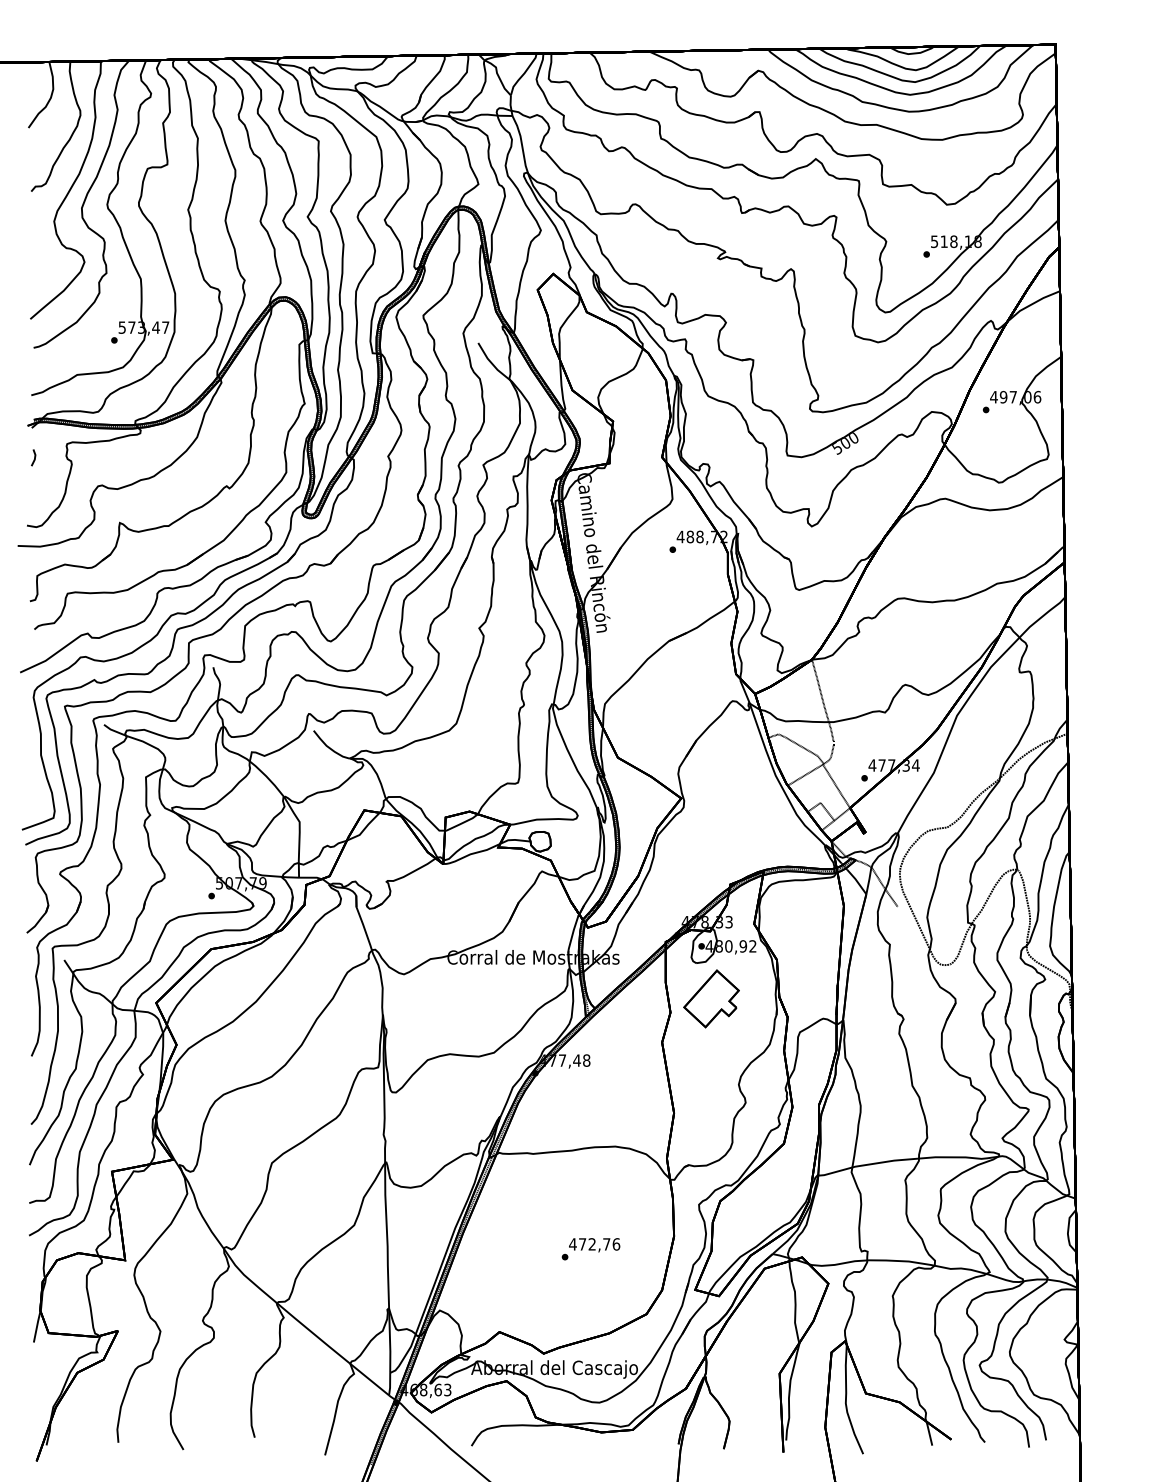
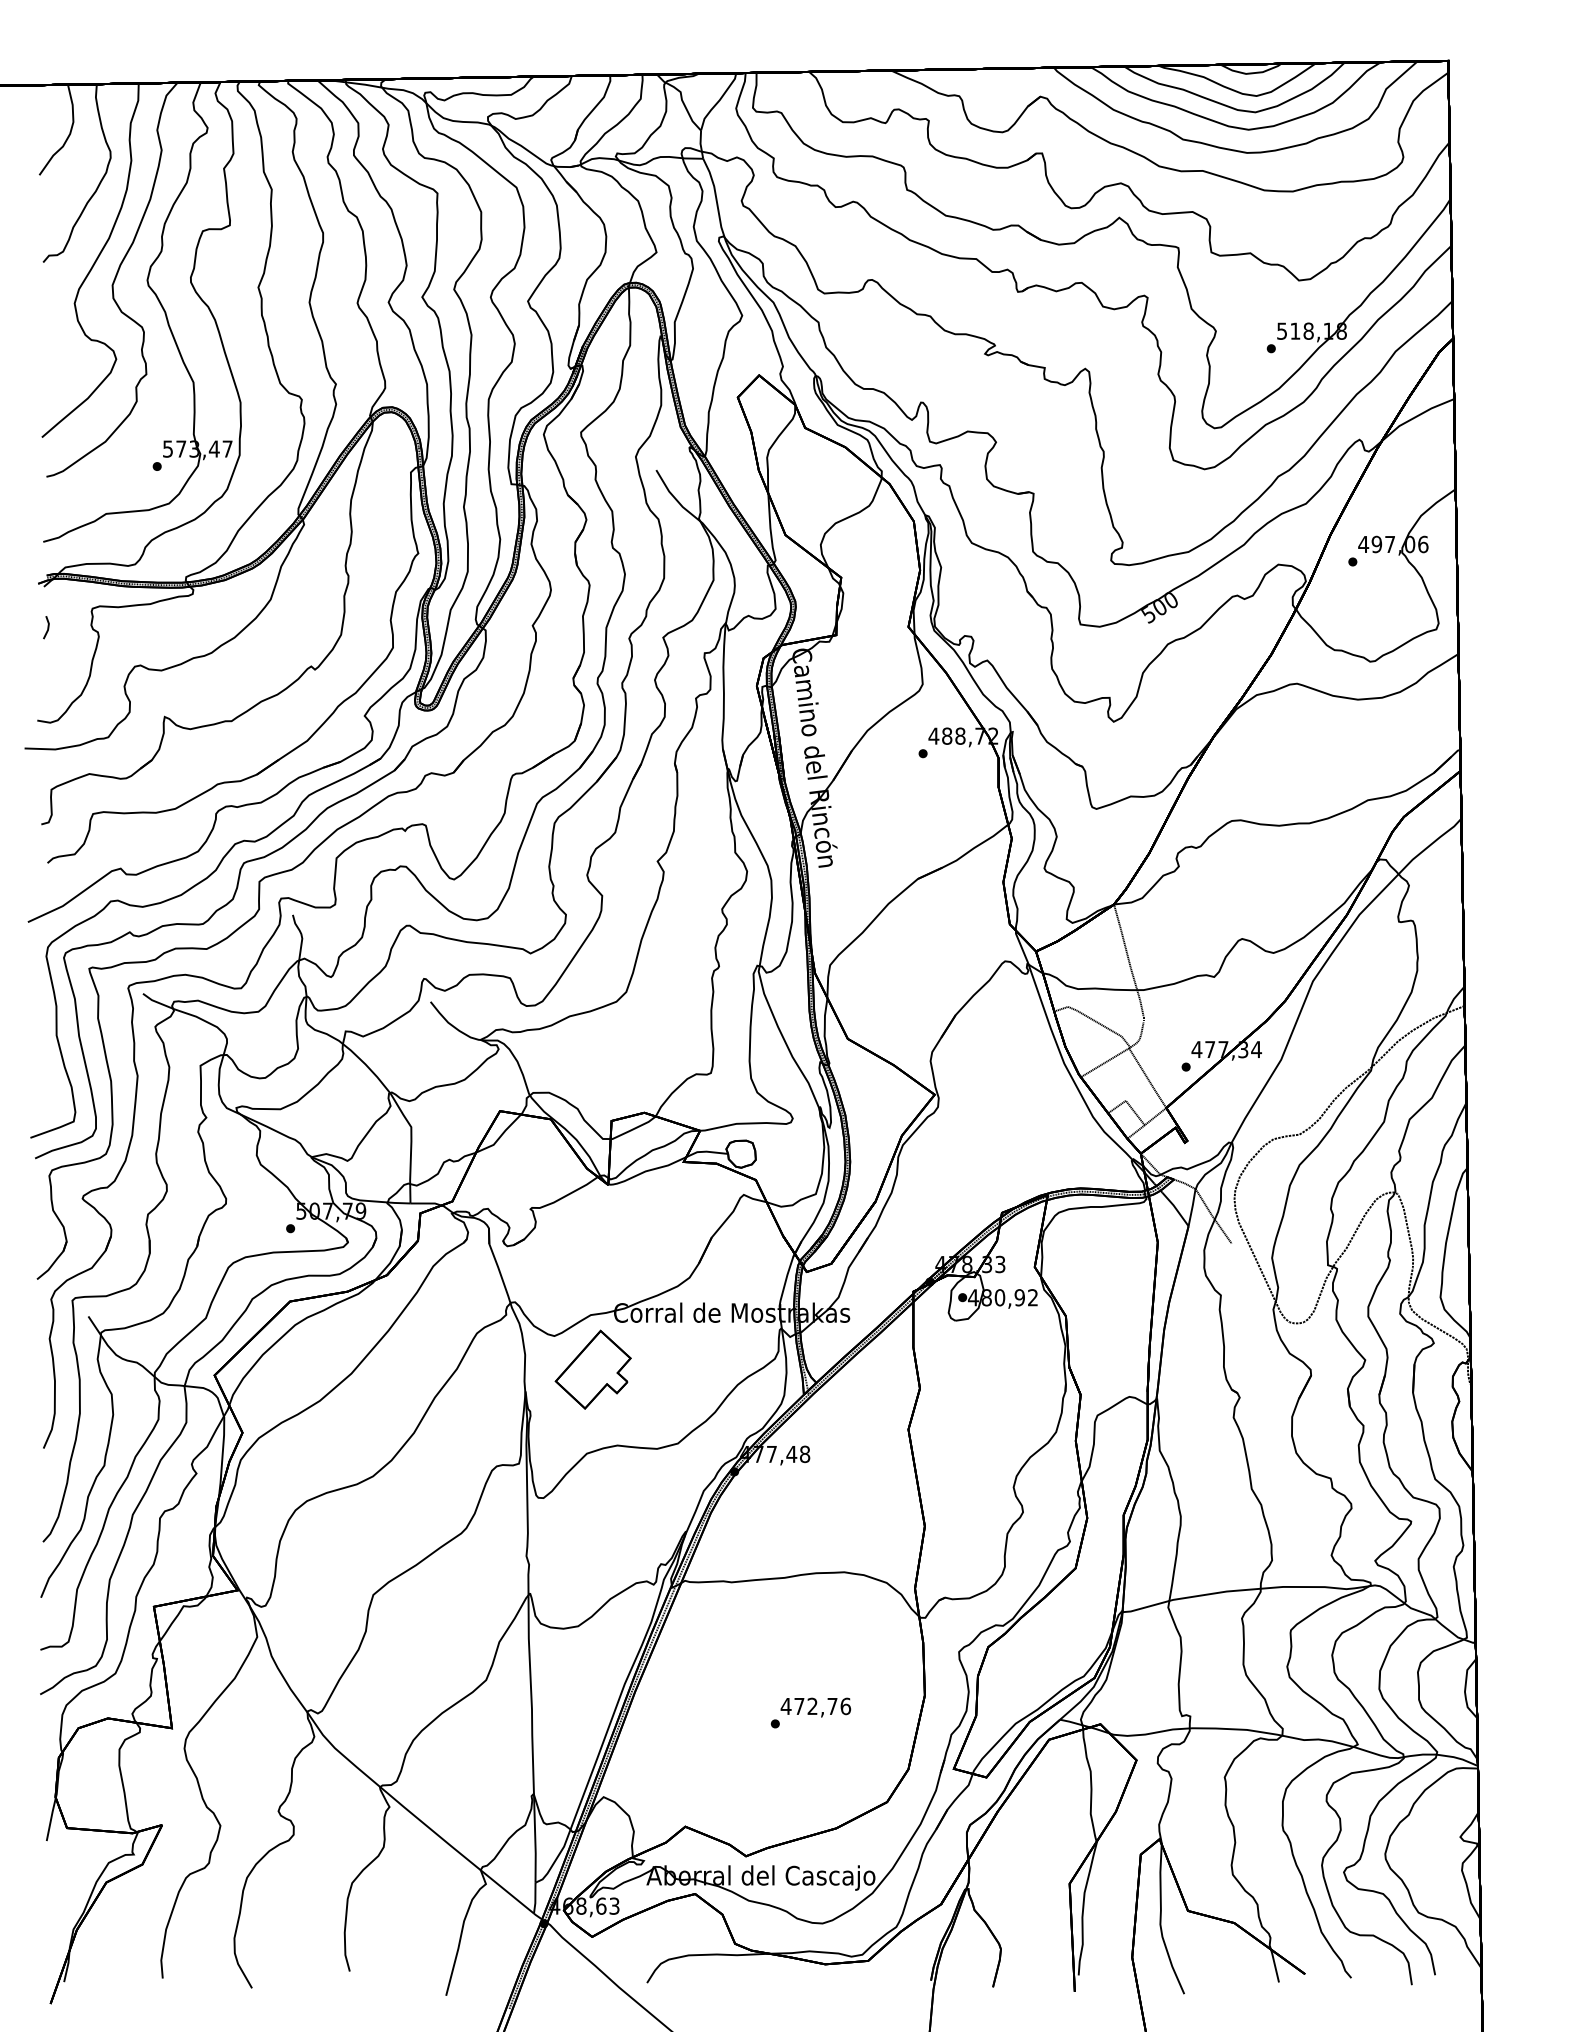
part: (711, 998) -> (592, 1369), moved

